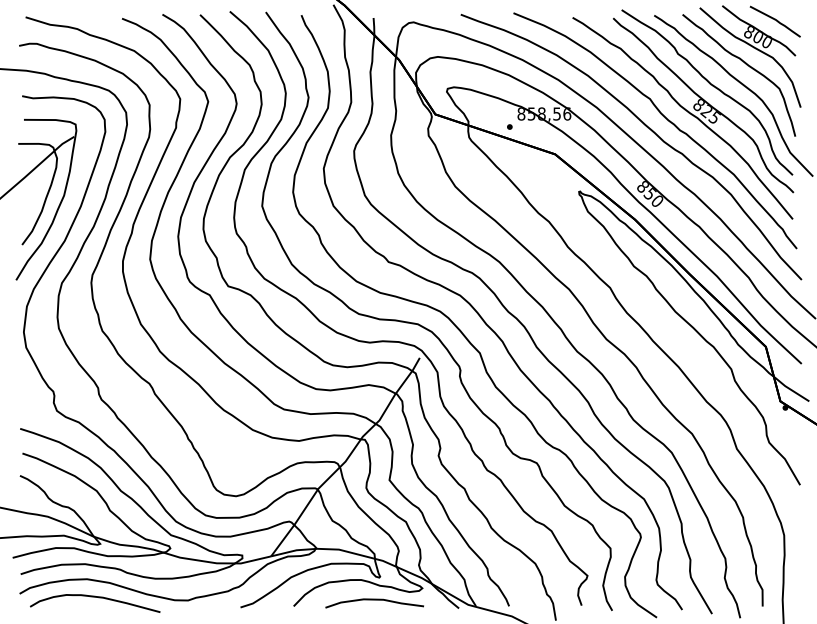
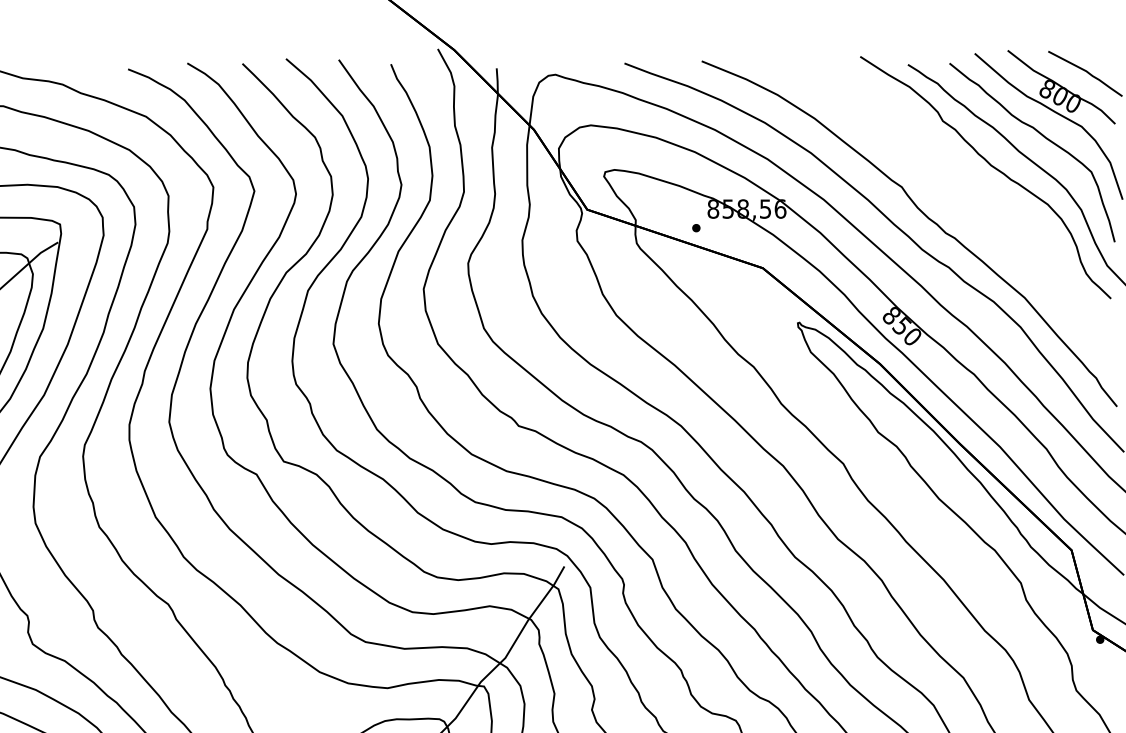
part: (688, 113) -> (958, 208), removed

